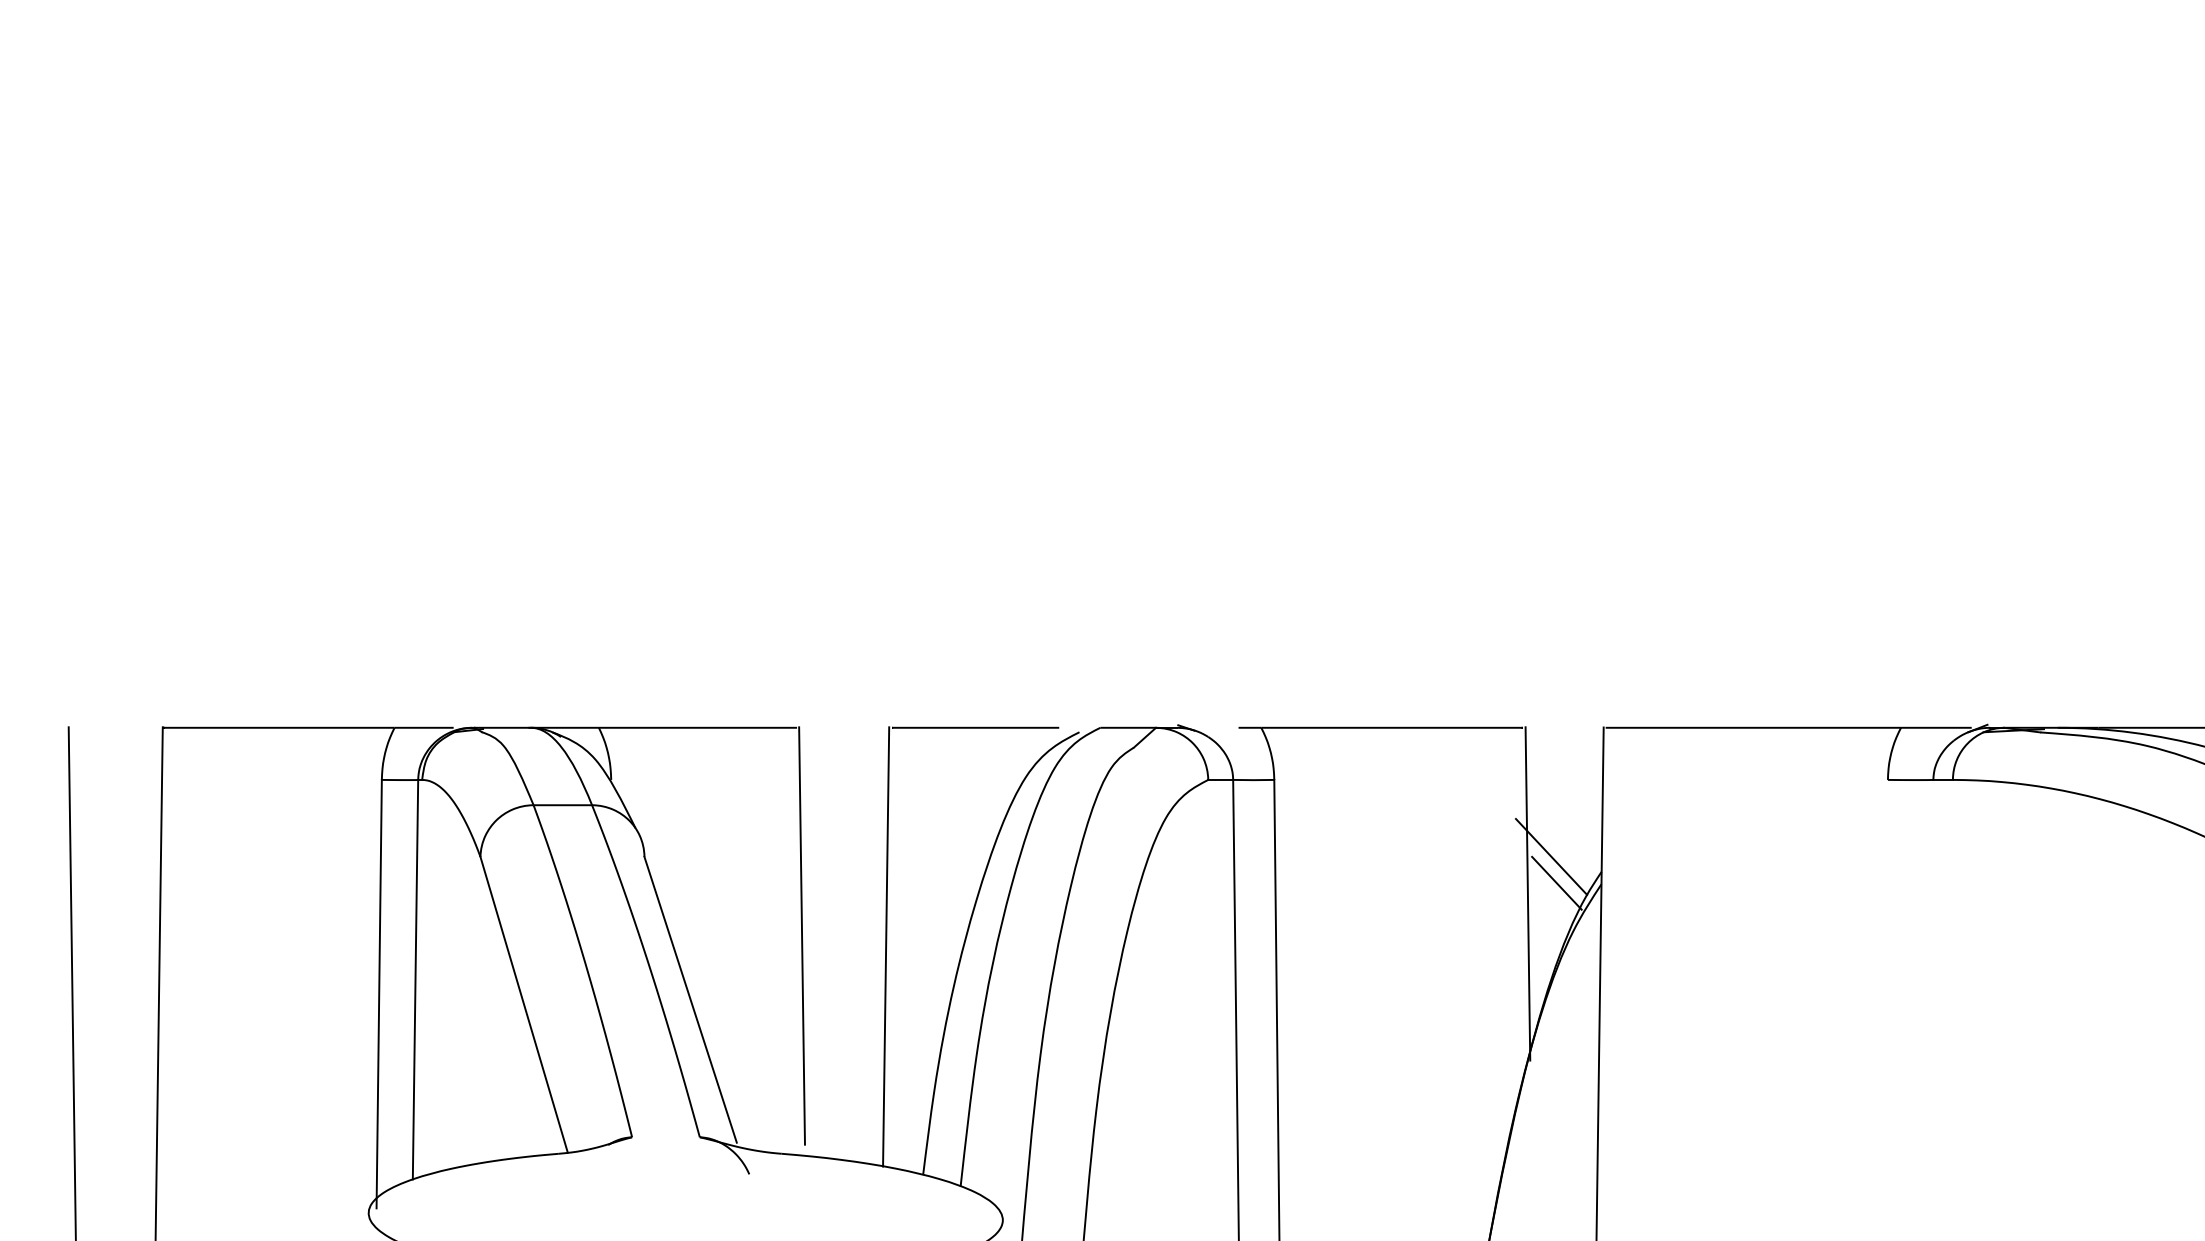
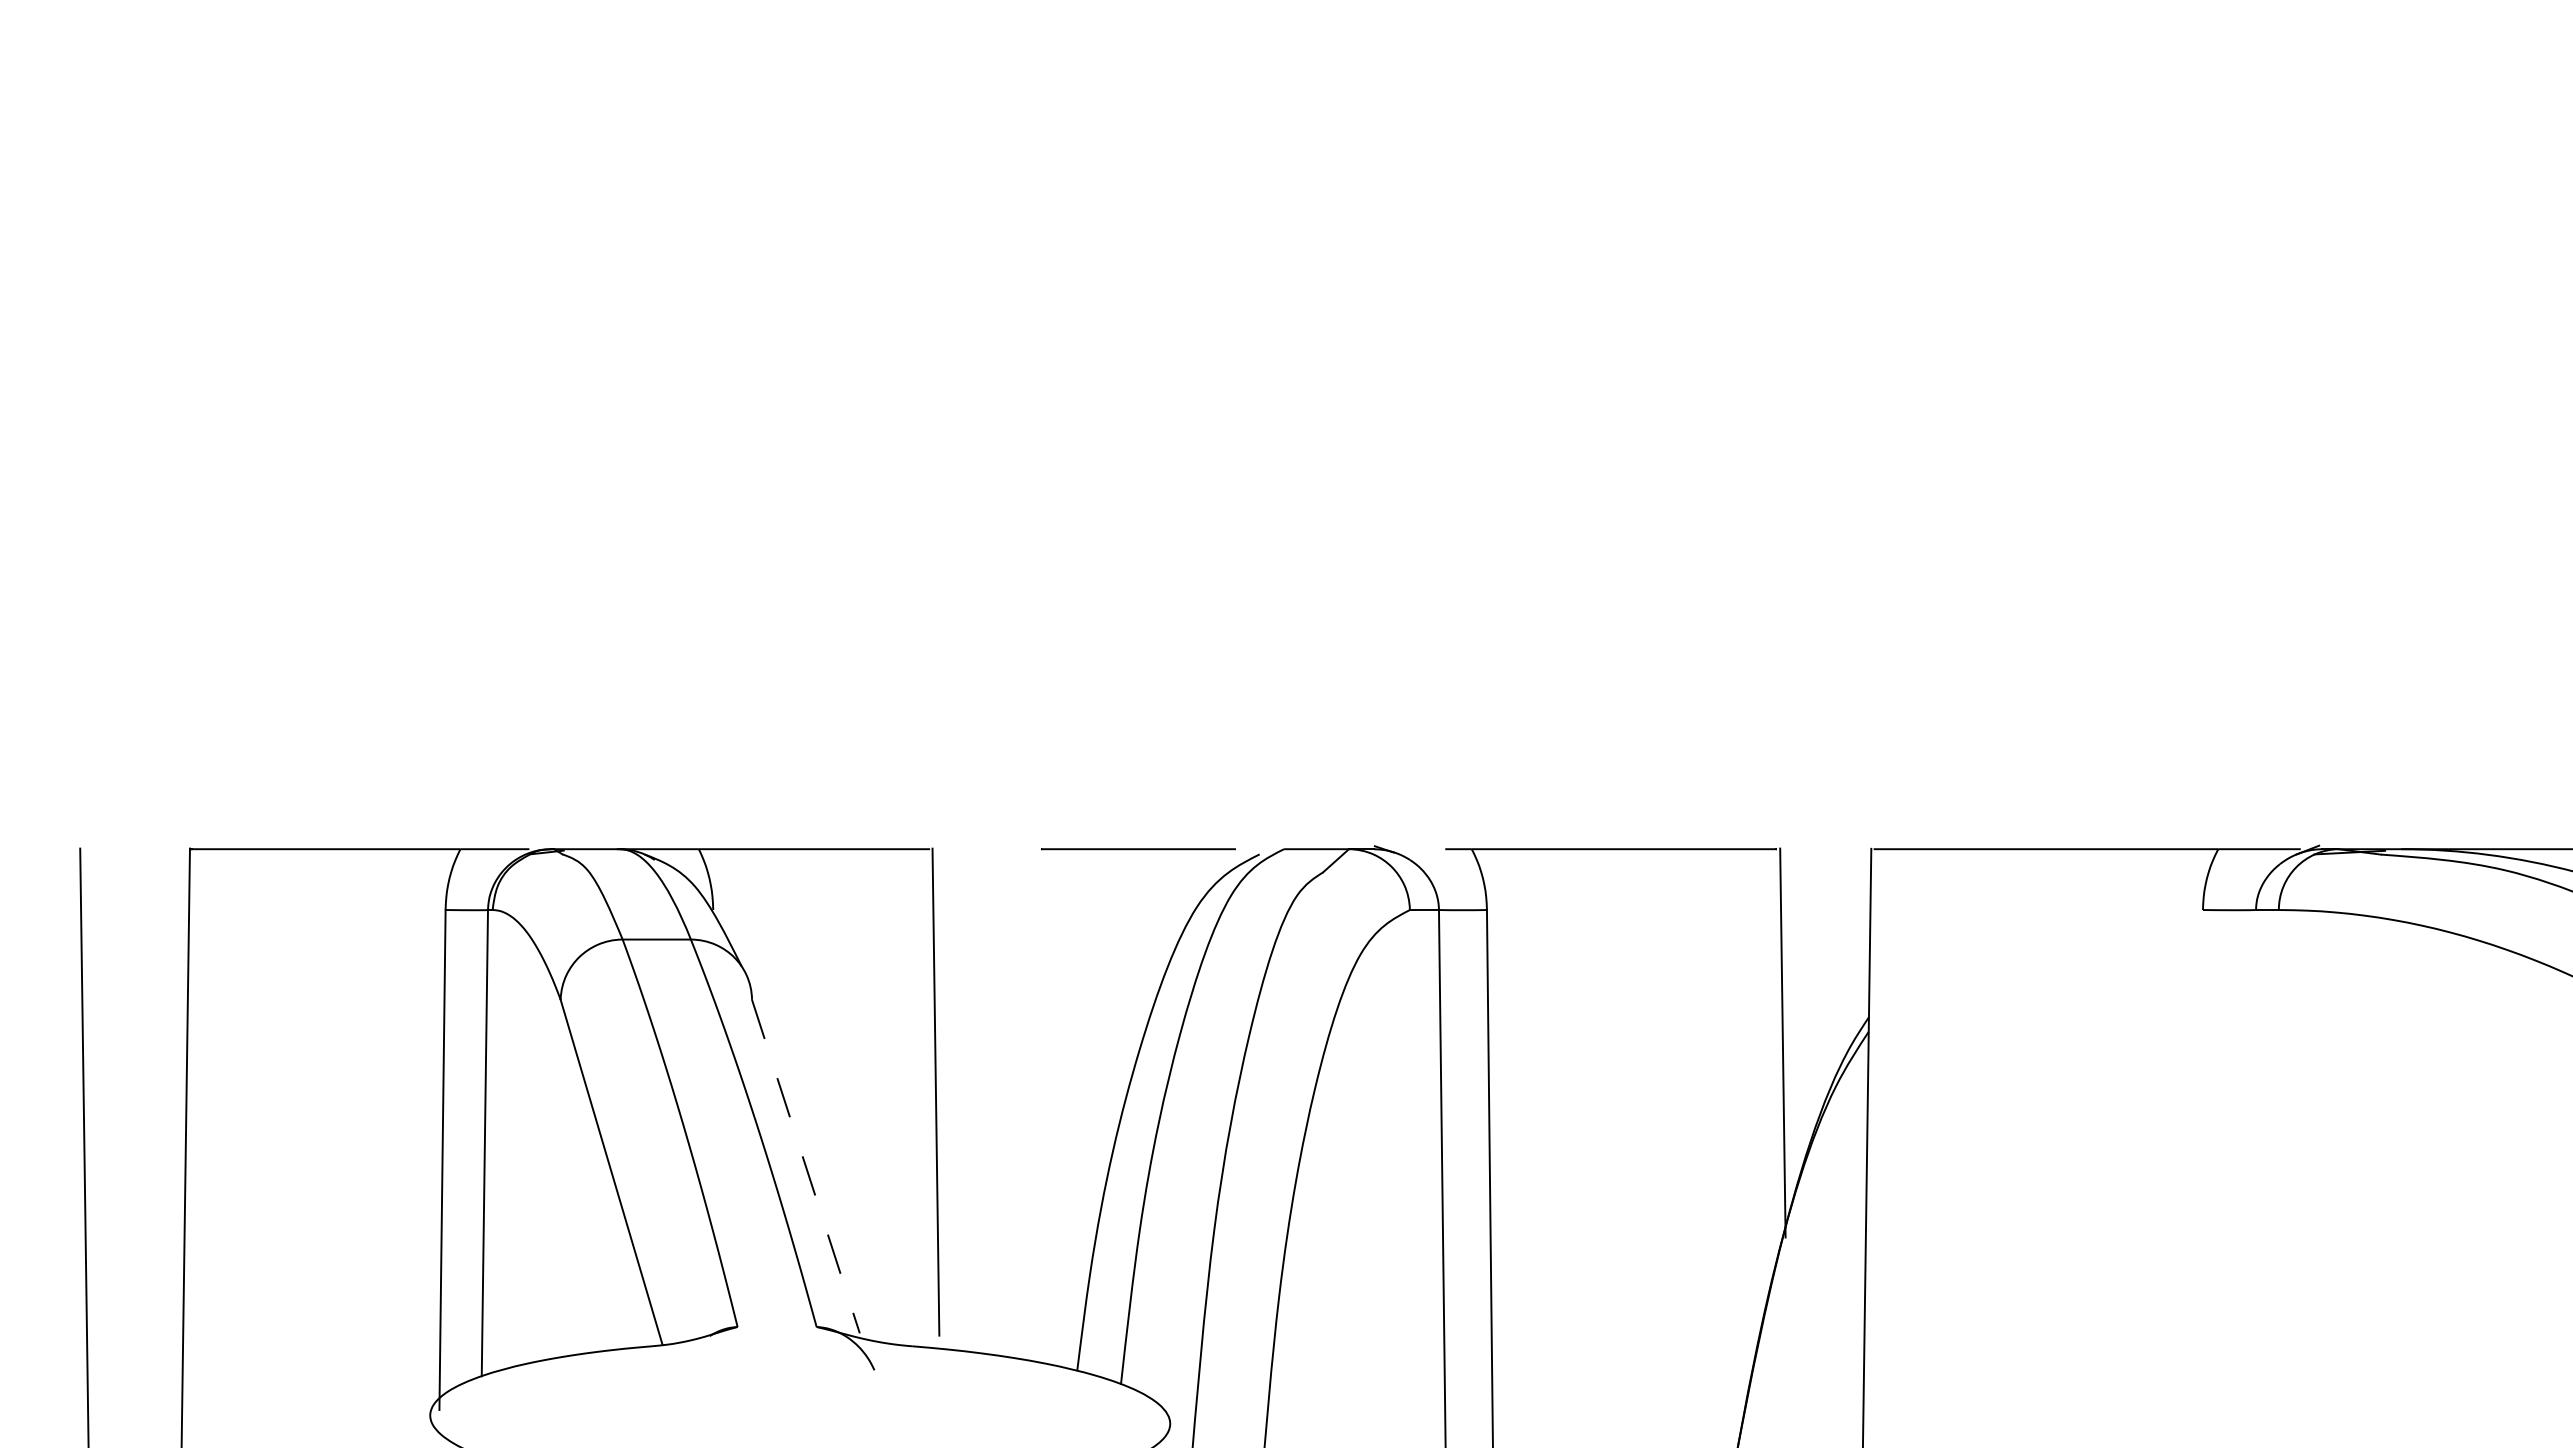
line: (1550, 856) -> (1809, 999), removed
line: (1556, 883) -> (1816, 1030), removed
line: (885, 946) -> (1033, 1104), removed
line: (691, 1000) -> (806, 1167), solid -> dashed

